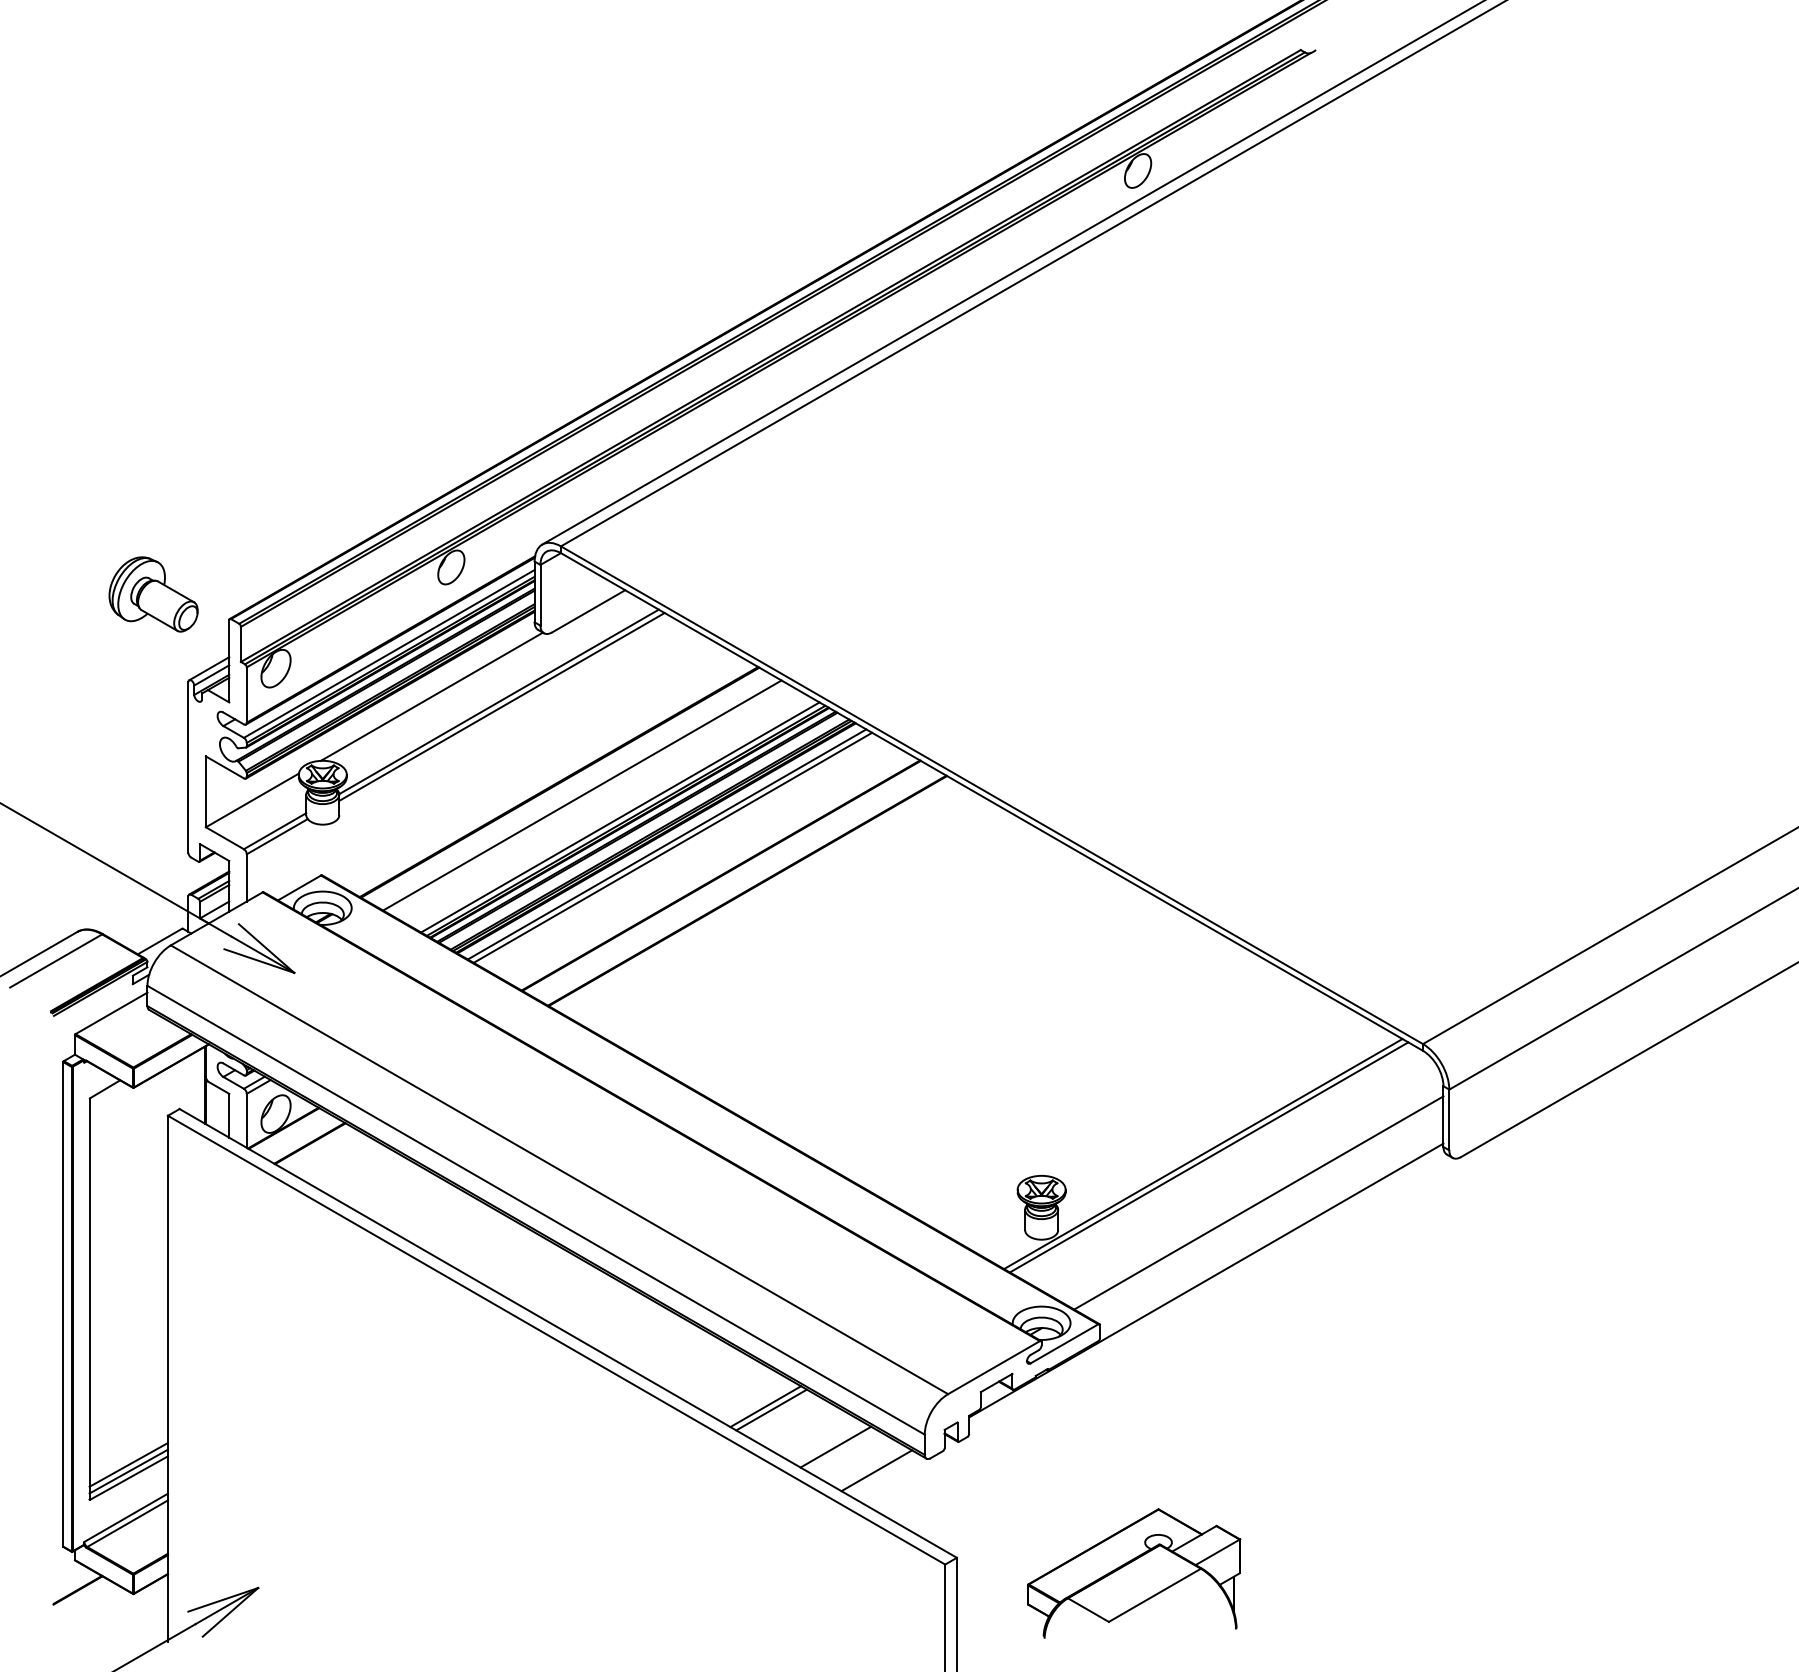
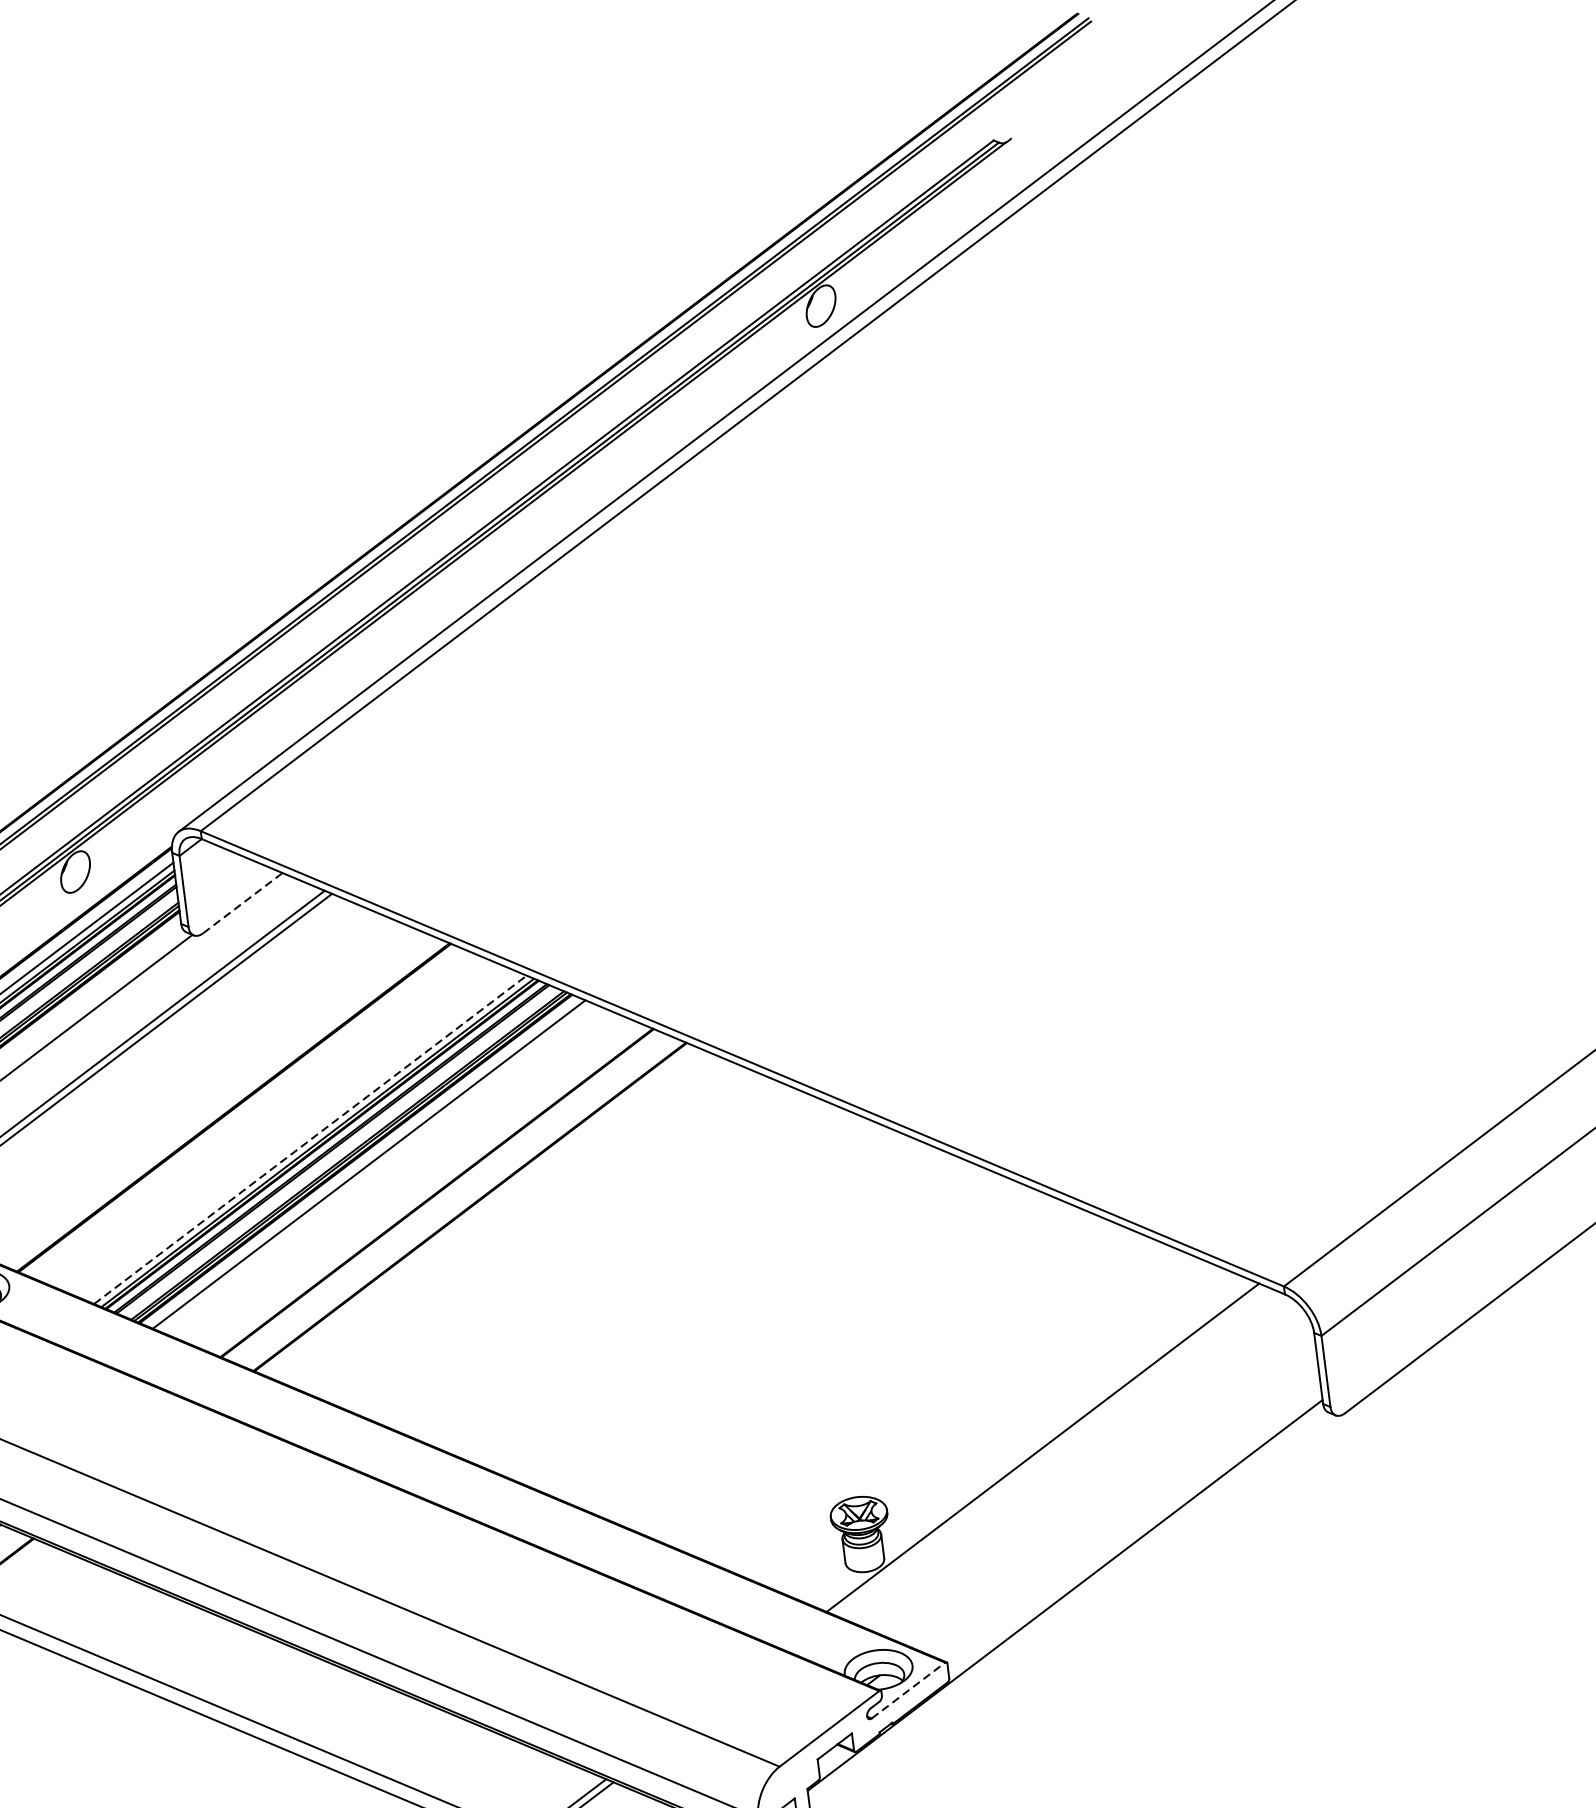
line: (589, 611) -> (243, 903), solid -> dashed
line: (582, 795) -> (262, 1119), removed
line: (620, 817) -> (310, 1139), solid -> dashed
line: (672, 847) -> (375, 1167), removed
line: (1208, 1157) -> (1049, 1451), removed
line: (1258, 1202) -> (1114, 1496), removed
line: (1064, 1343) -> (908, 1690), solid -> dashed

